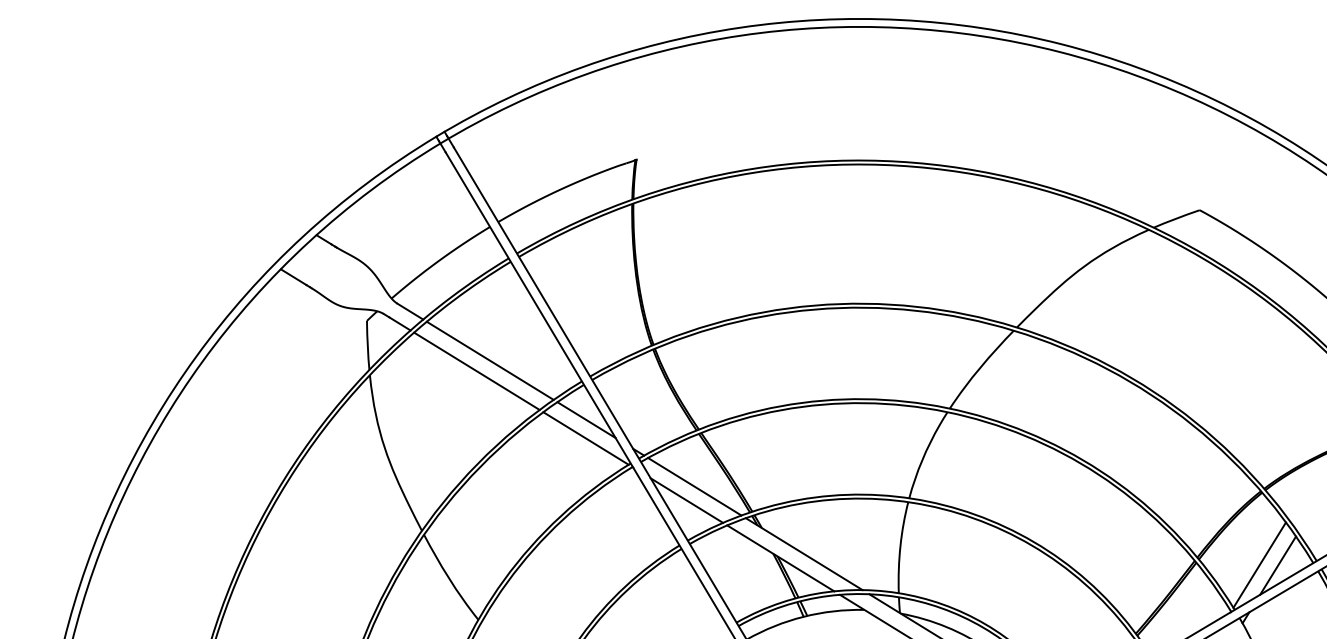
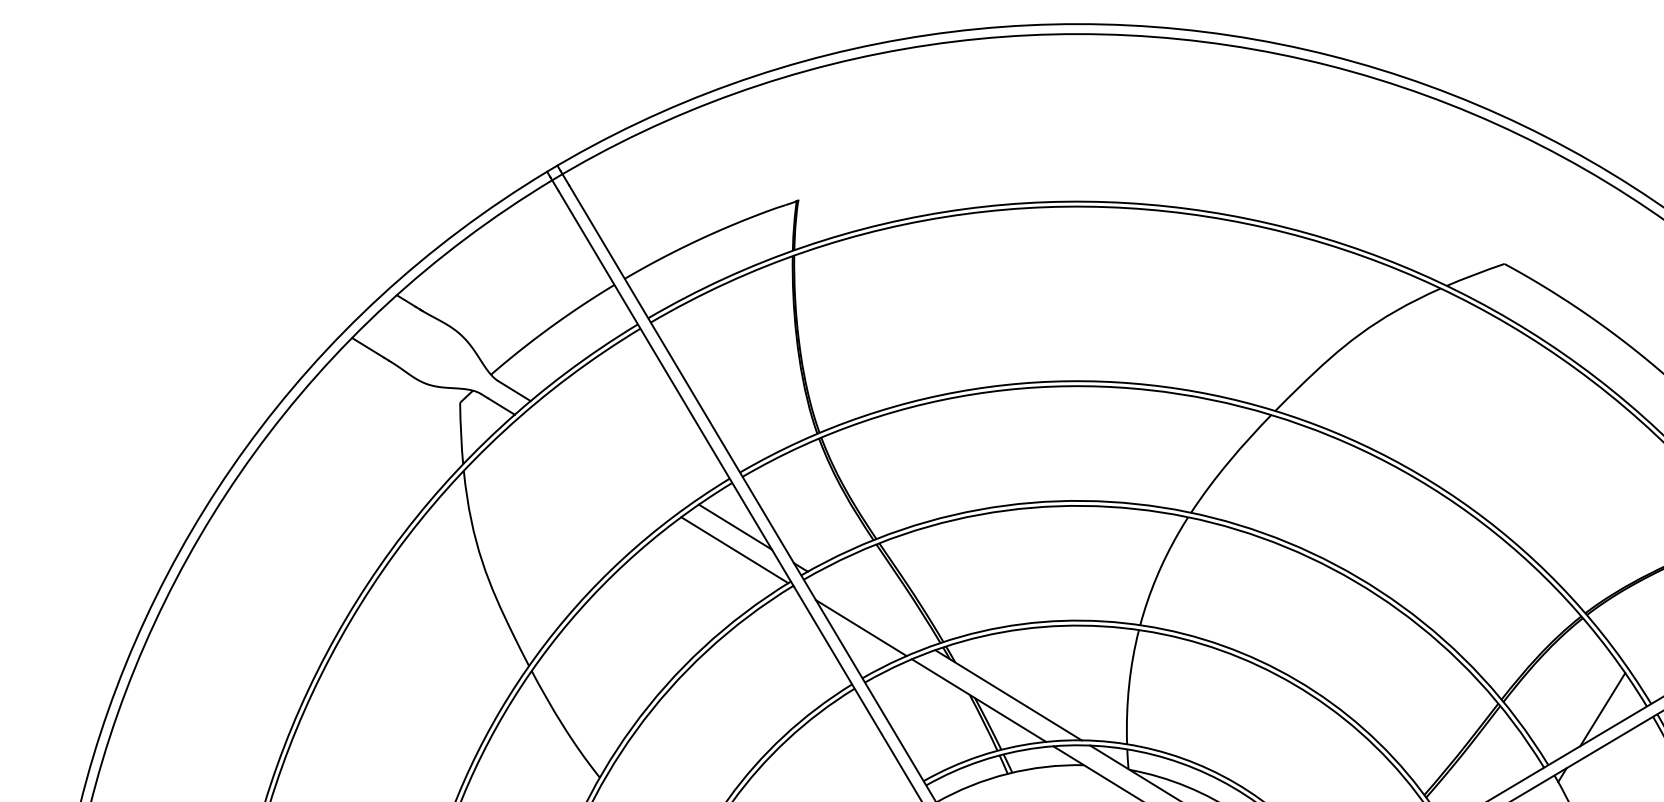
line: (490, 360) -> (614, 452), removed
line: (476, 370) -> (597, 465), removed
line: (694, 486) -> (870, 610), removed
line: (1259, 564) -> (1579, 708), removed

